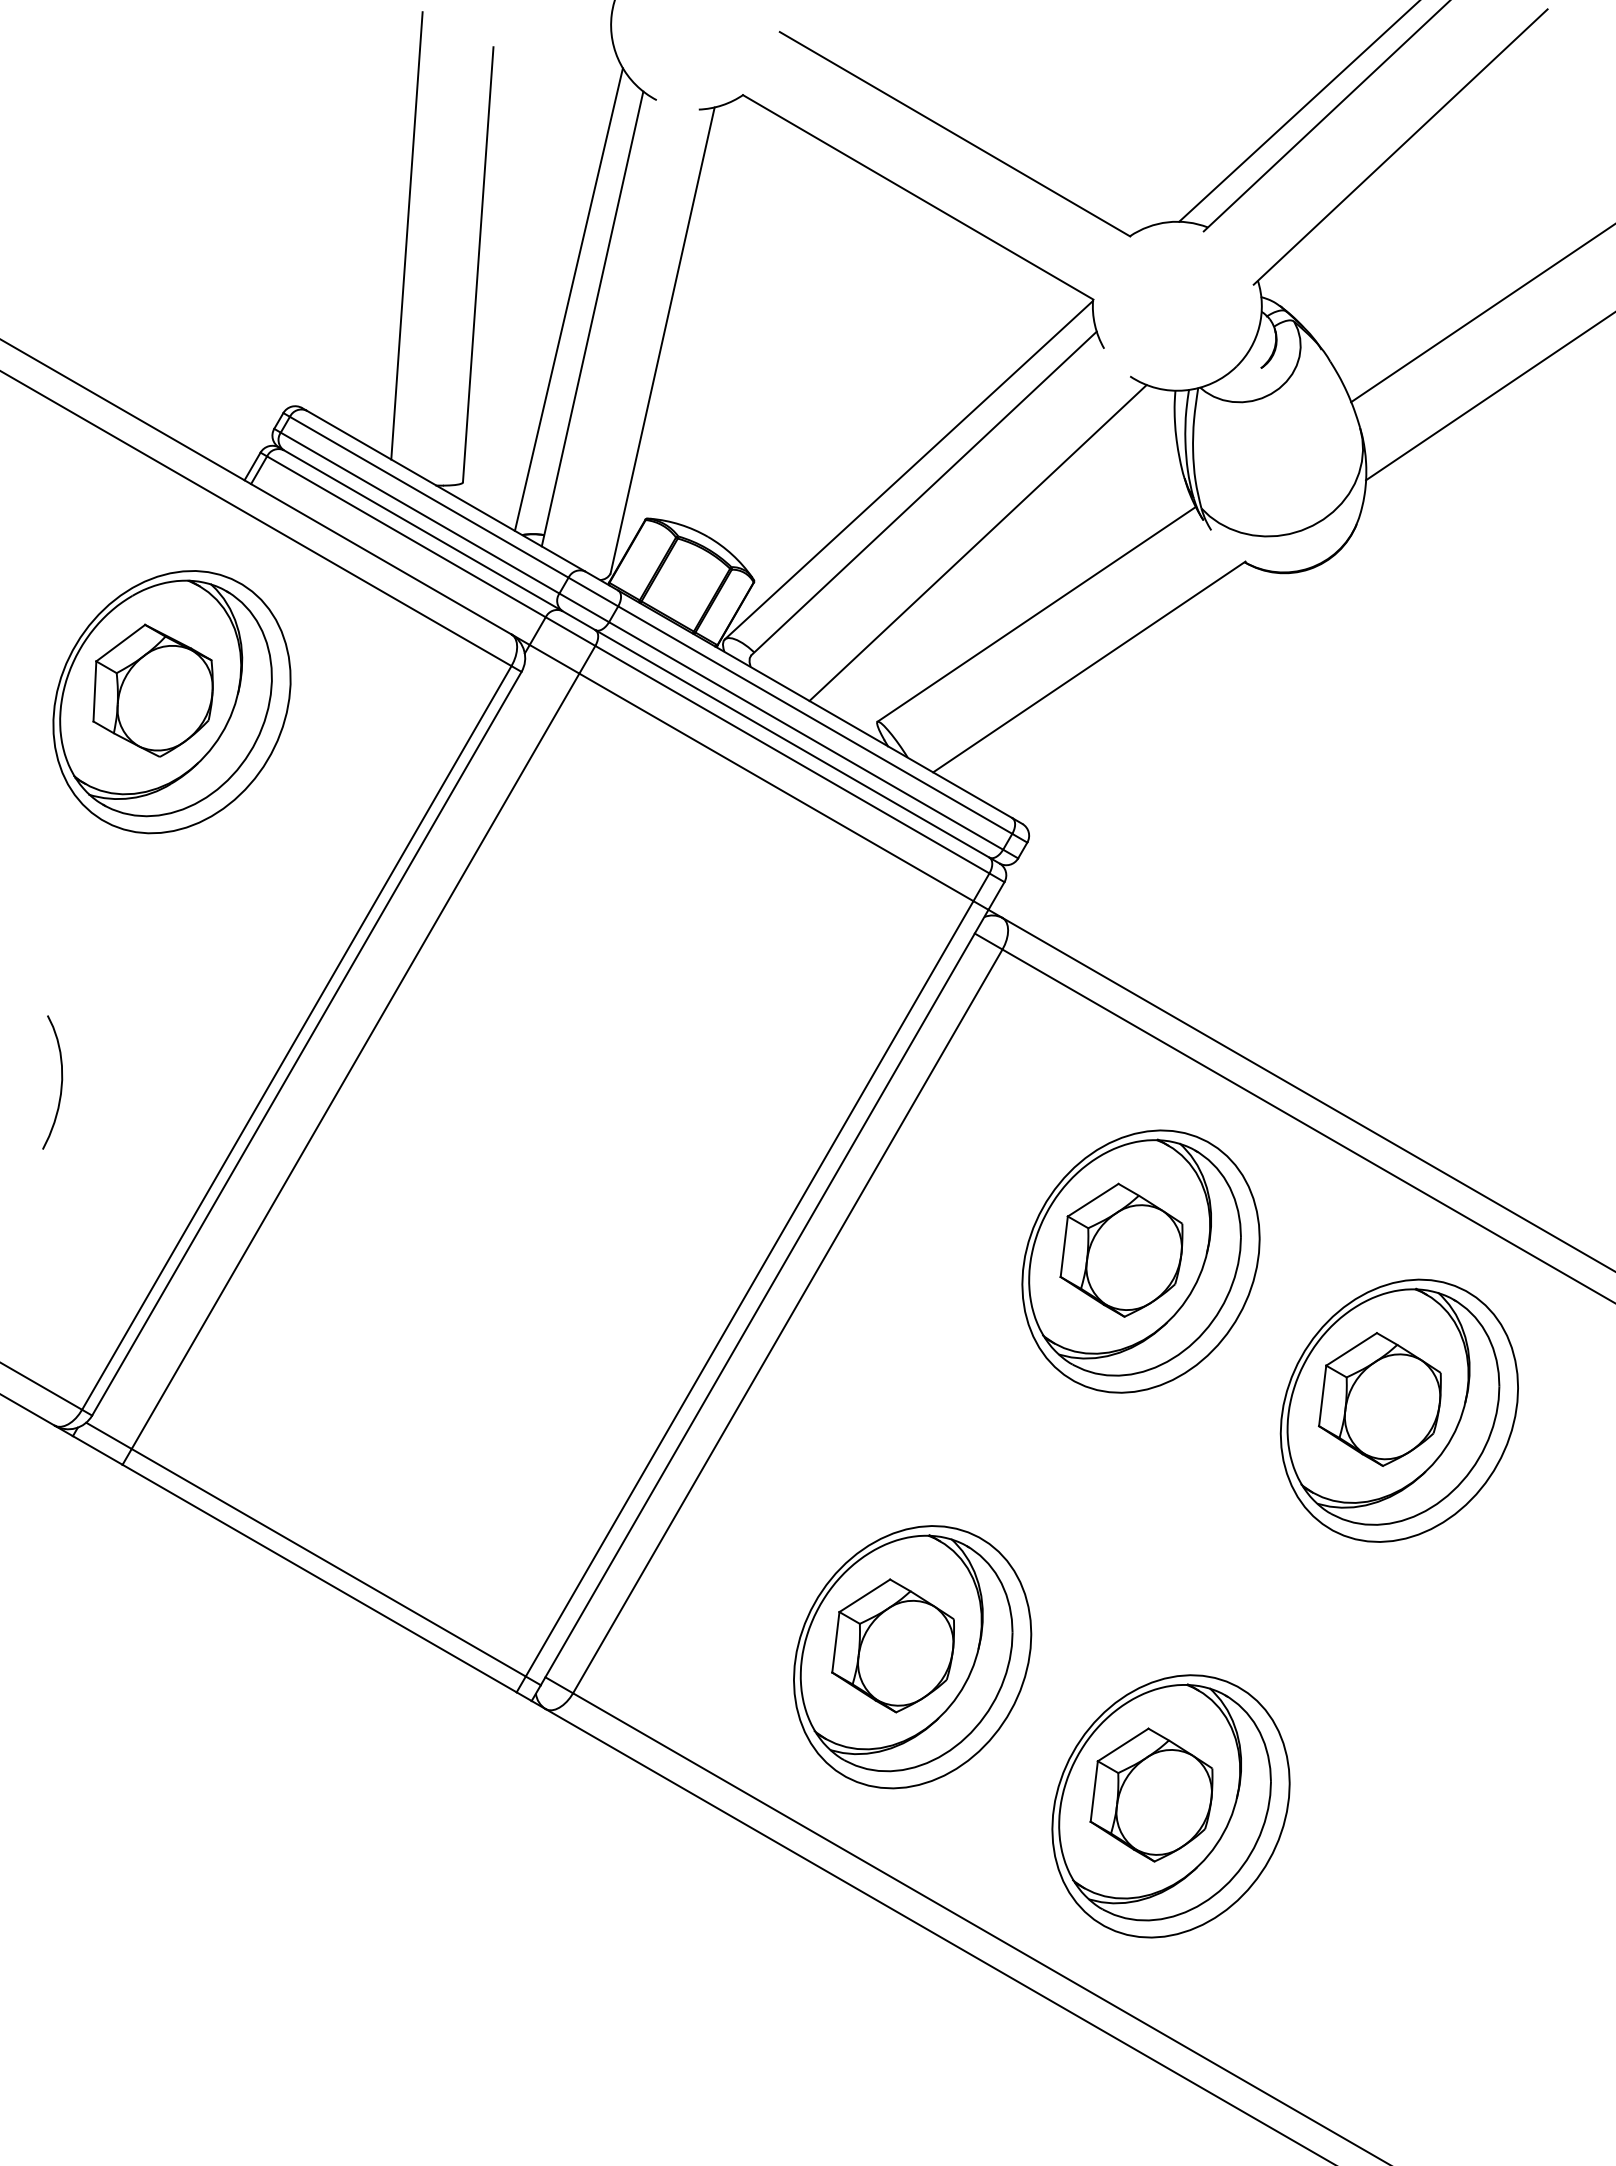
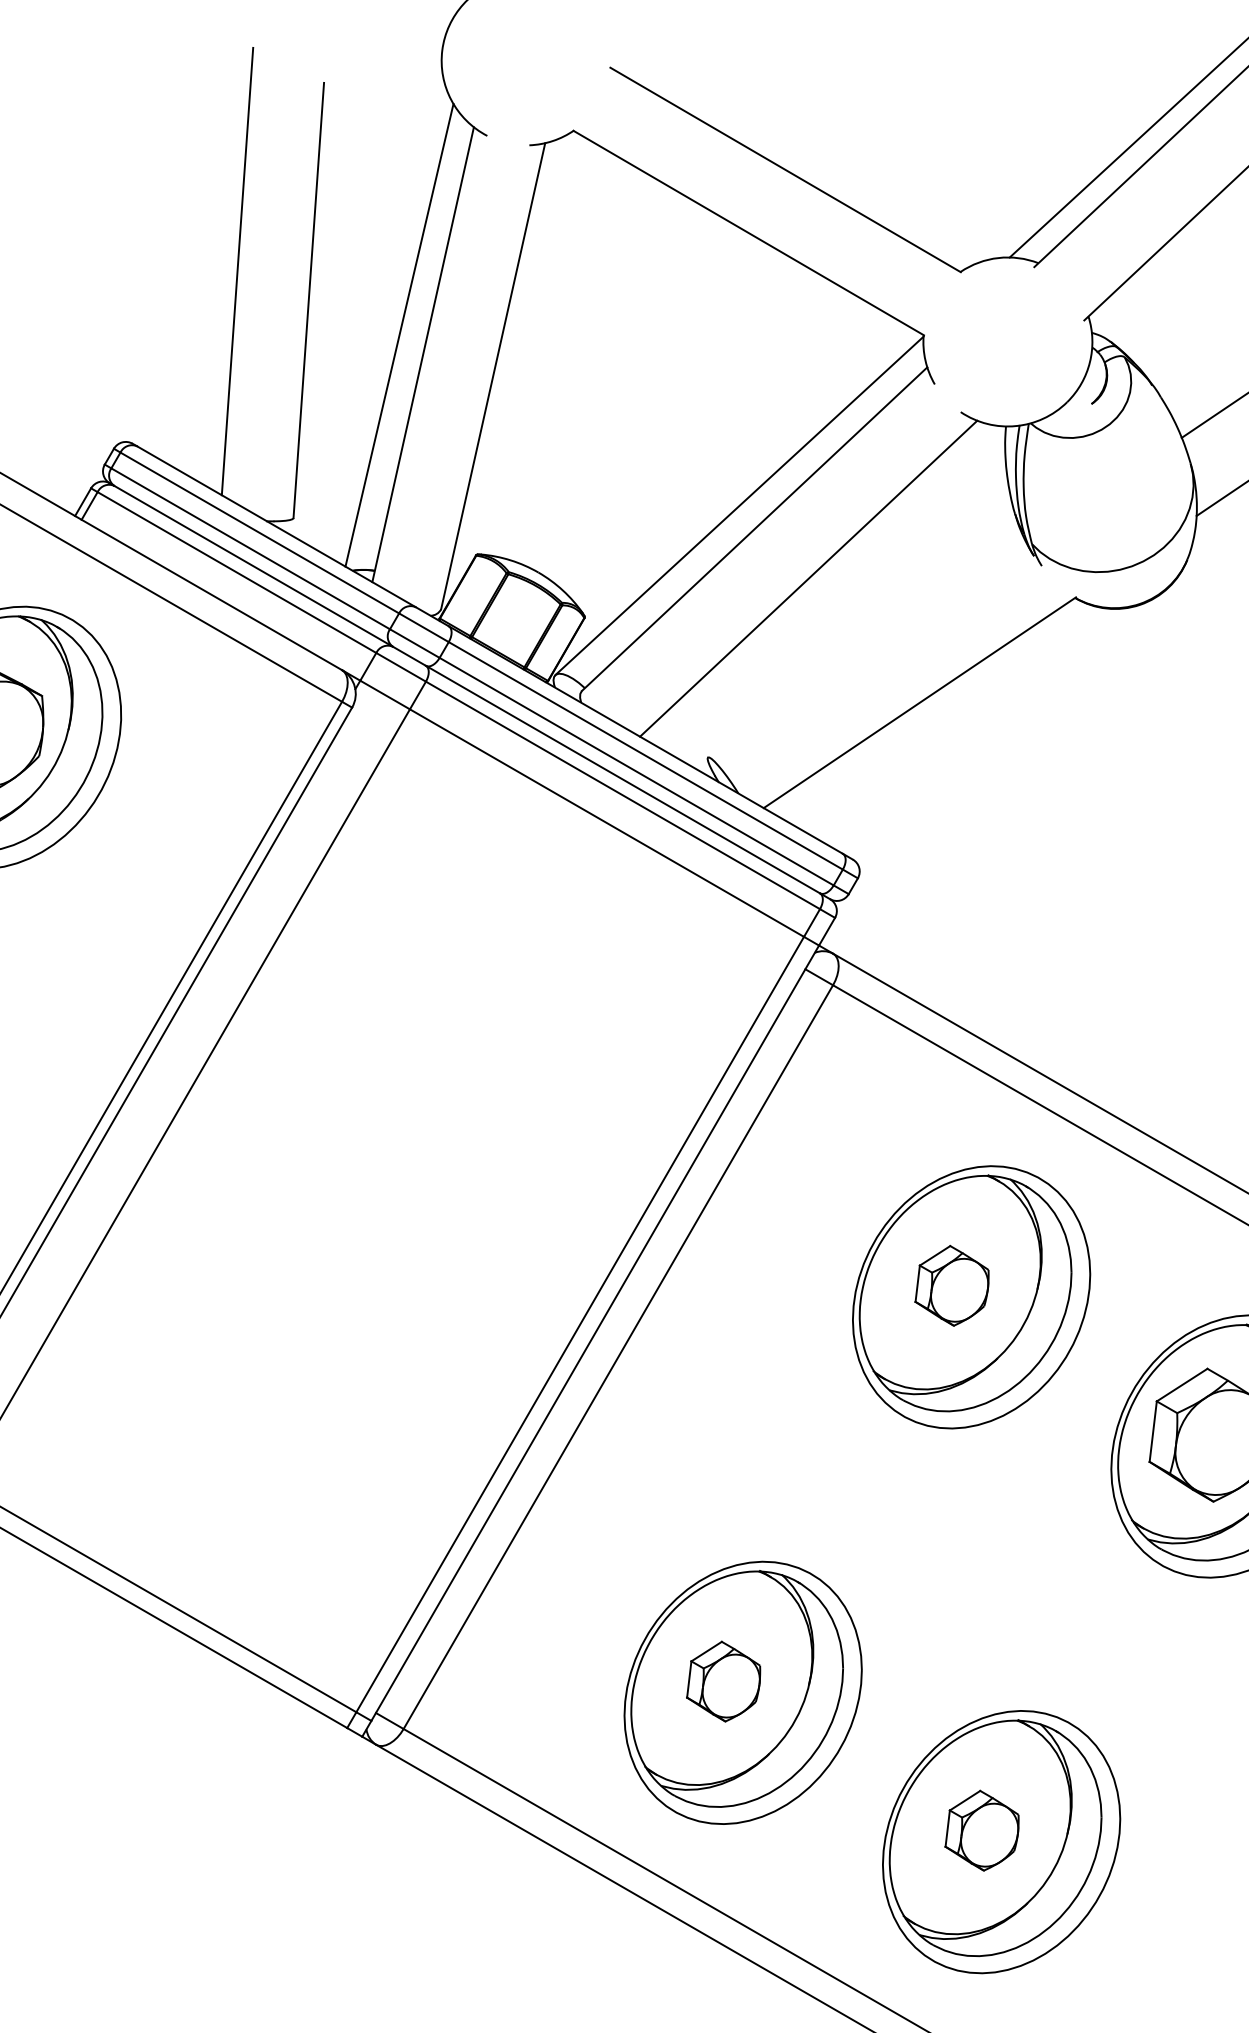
line: (1036, 613) -> (867, 649), removed
part: (1121, 1249) -> (952, 1285), size x0.6
part: (892, 1645) -> (723, 1681), size x0.6
part: (1151, 1794) -> (982, 1830), size x0.6

